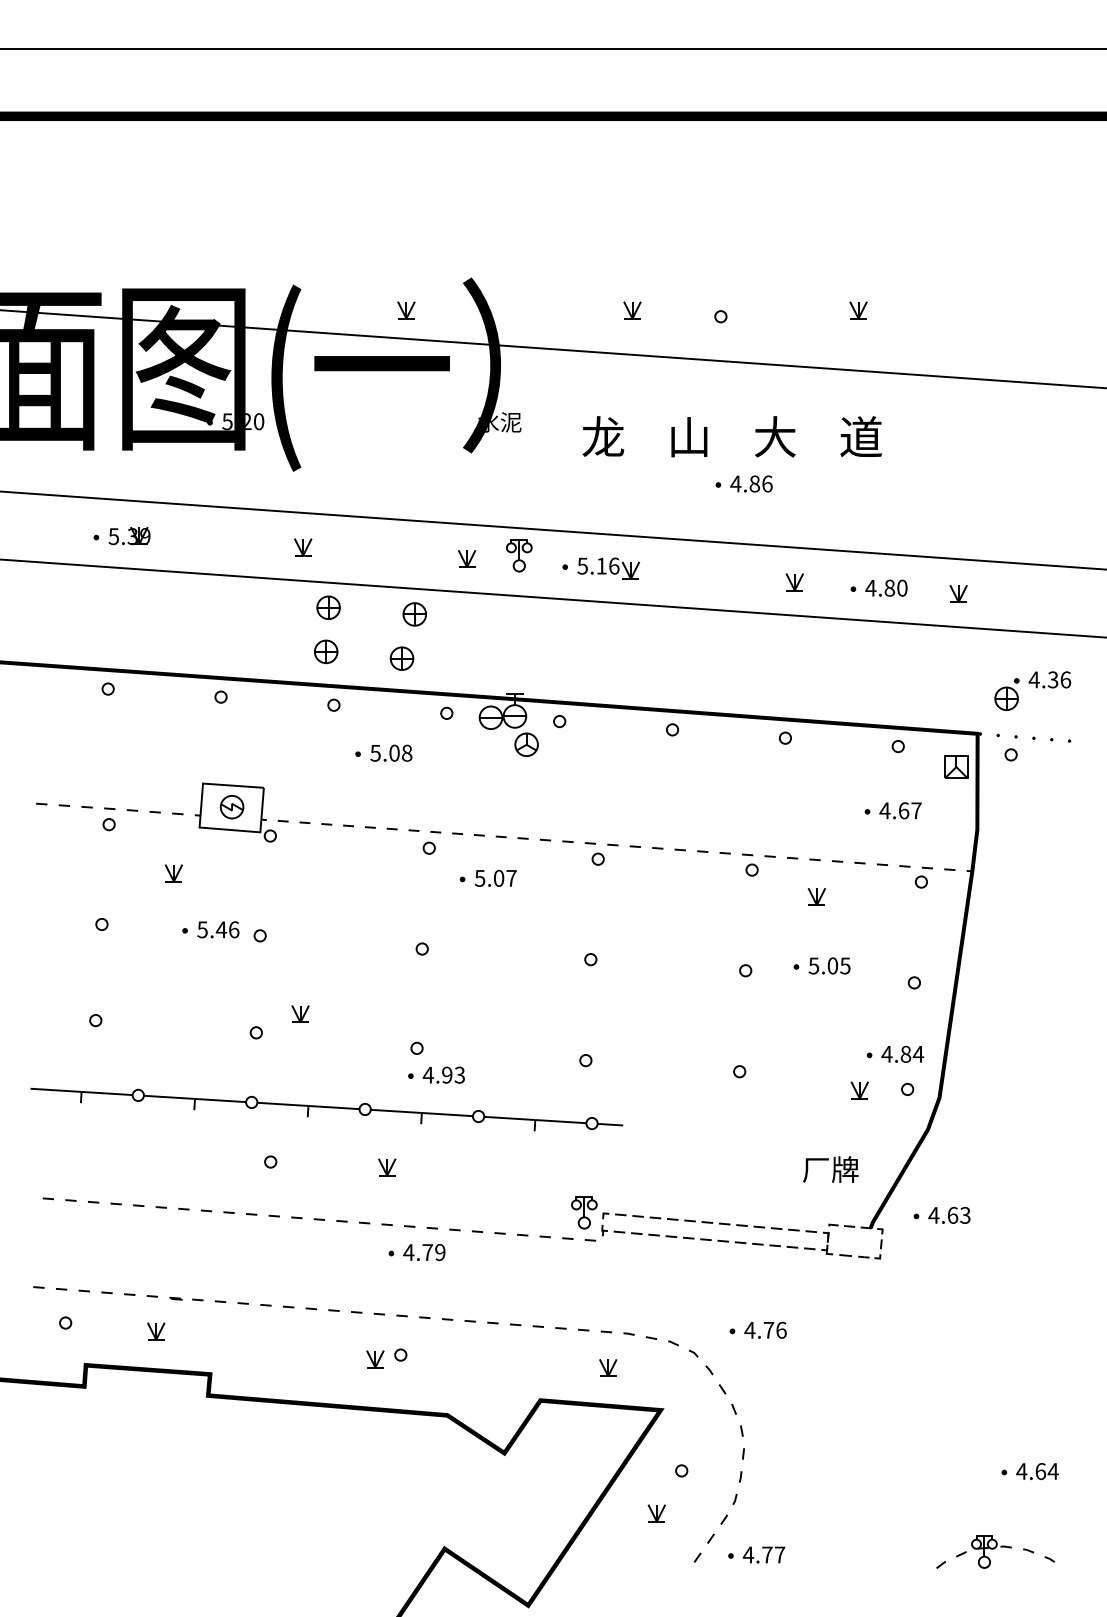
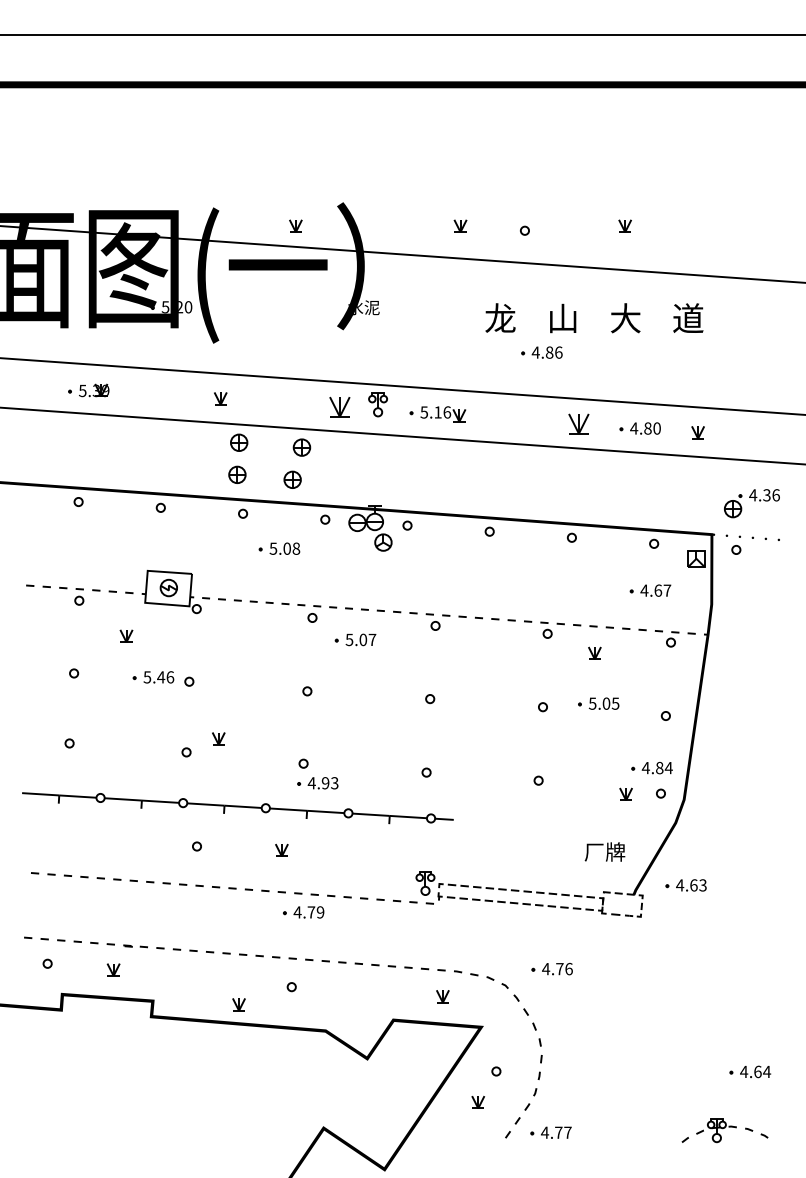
text: (732, 436) -> (594, 318), moved
part: (467, 558) -> (340, 406), size x1.6
part: (794, 582) -> (578, 424), size x1.6
part: (375, 1359) -> (239, 1004), moved

